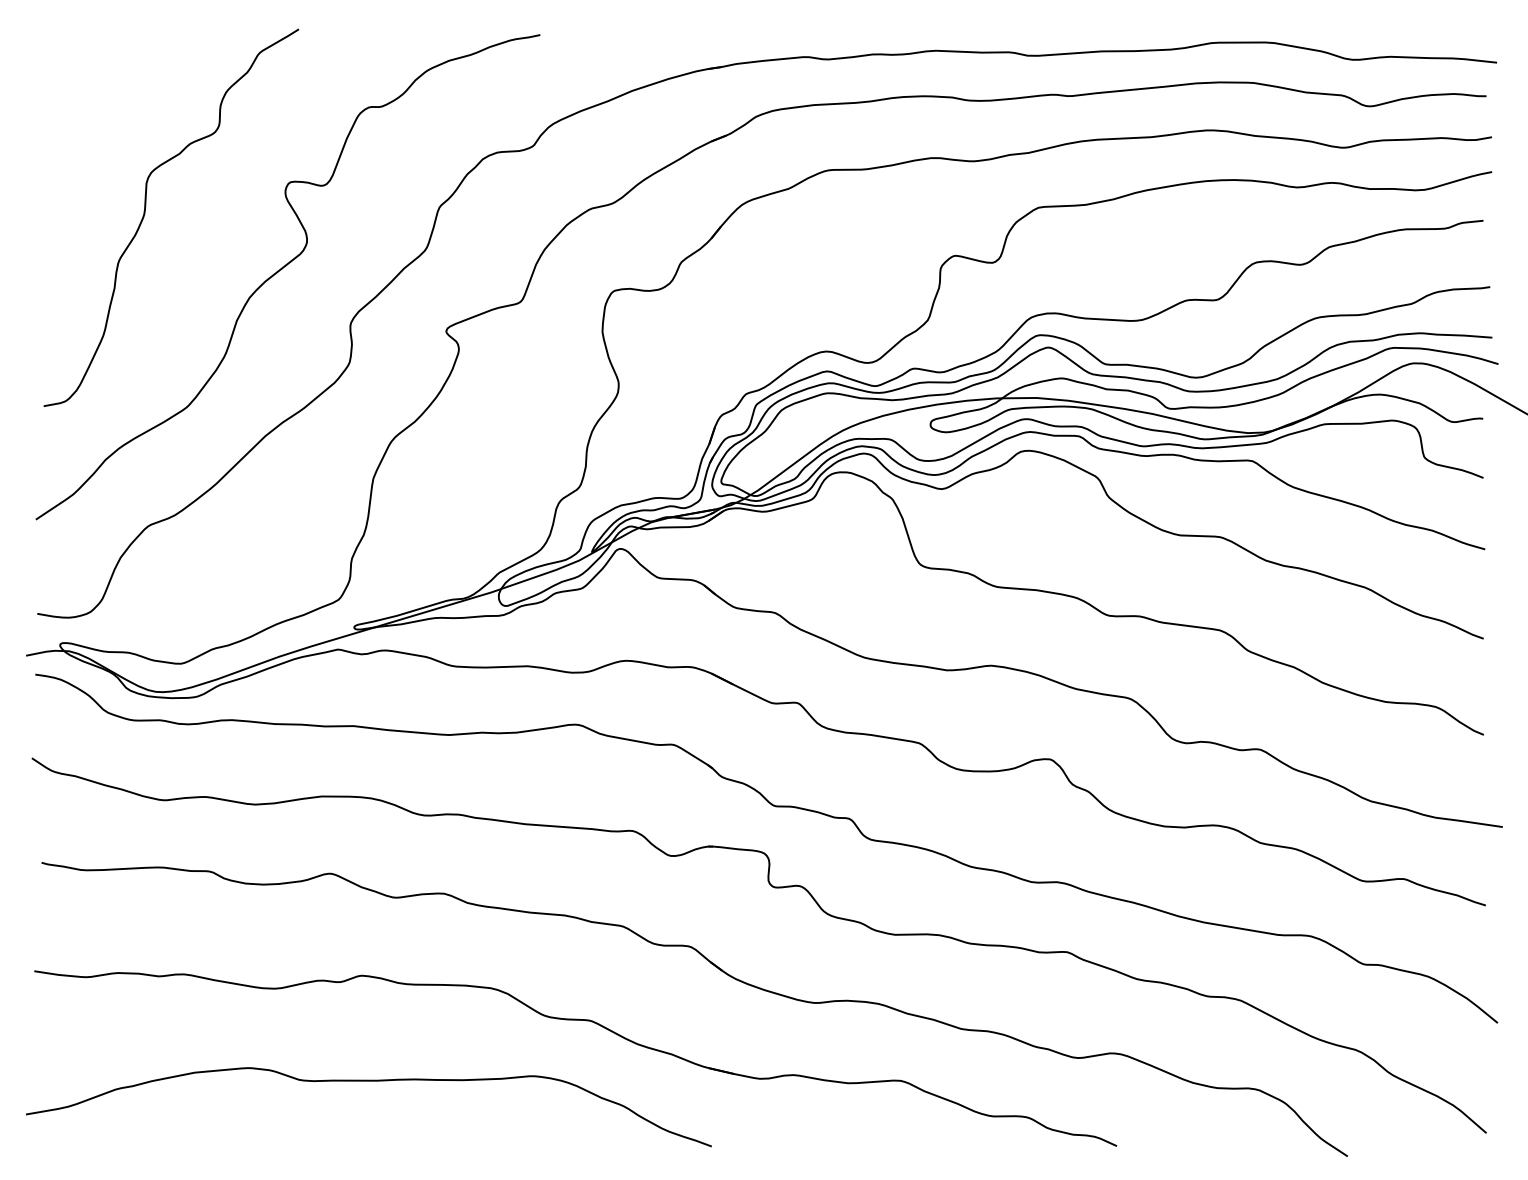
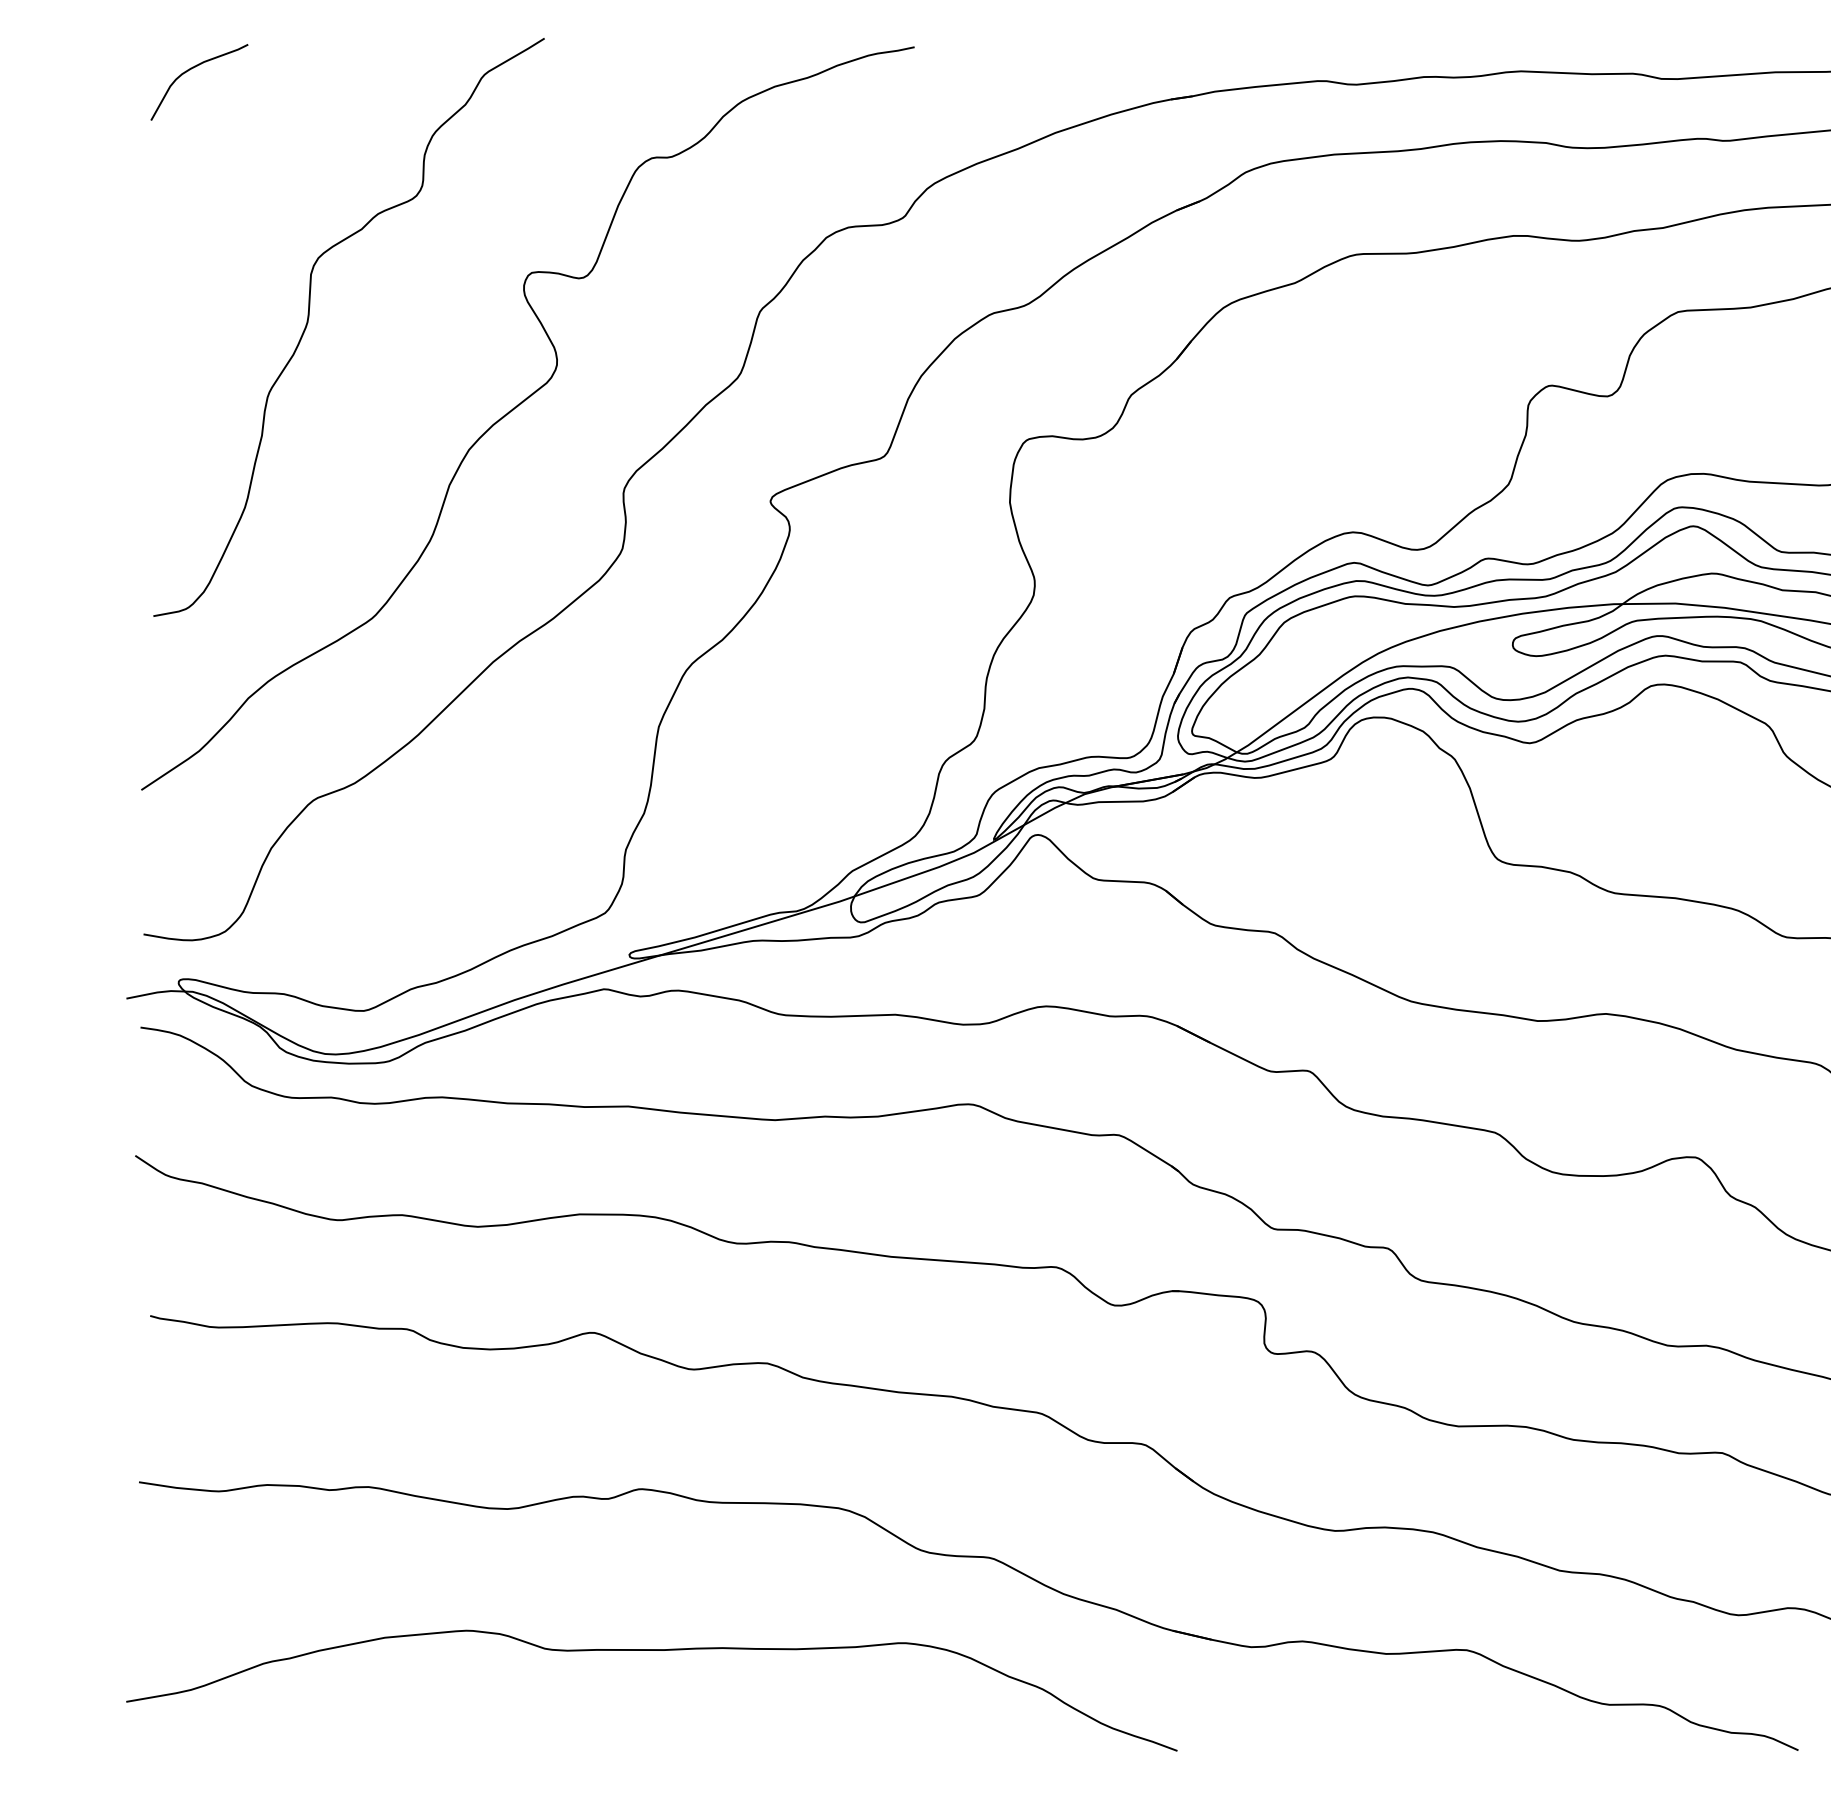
curve: (69, 49) -> (192, 69), added

